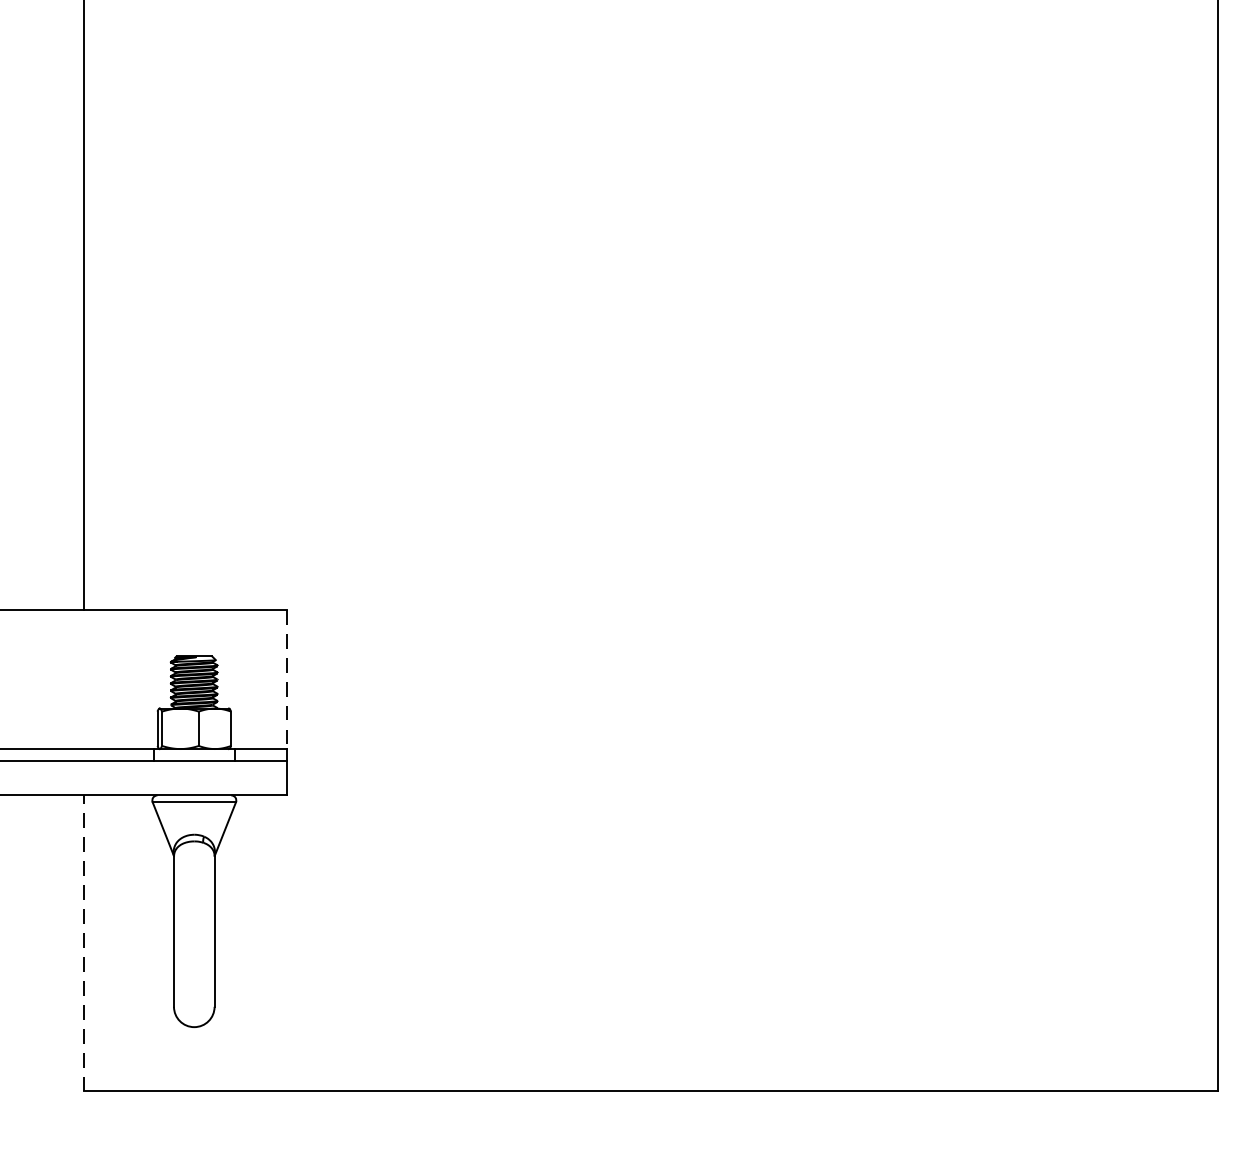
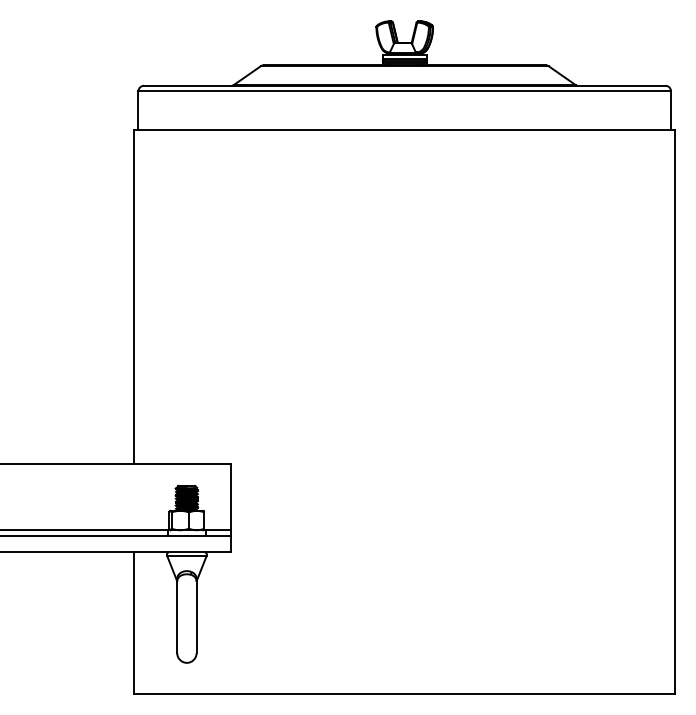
line: (287, 680) -> (231, 497), dashed -> solid
line: (84, 942) -> (134, 622), dashed -> solid

